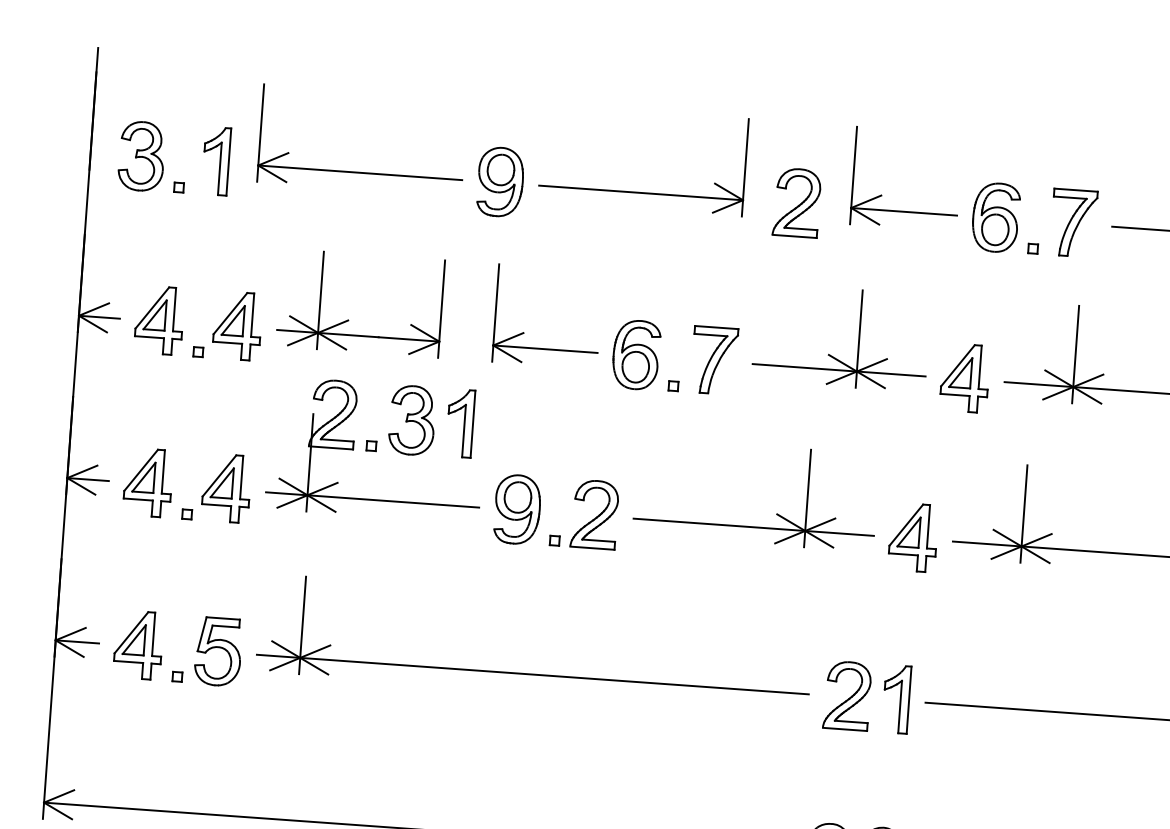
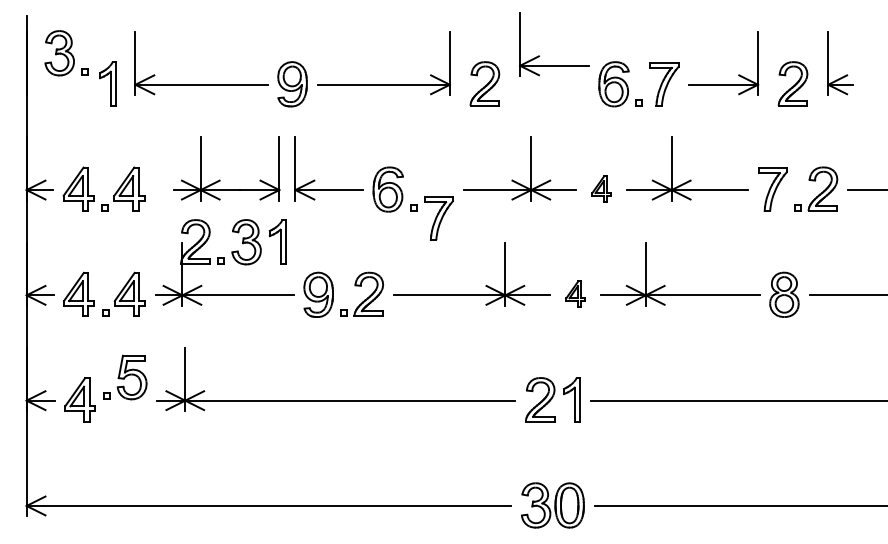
part: (152, 157) -> (66, 53), moved
part: (882, 194) -> (539, 55), moved
part: (349, 318) -> (220, 179), moved
part: (713, 360) -> (438, 218), moved
part: (965, 376) -> (601, 188), size x0.6
part: (913, 535) -> (575, 293), size x0.6
part: (208, 651) -> (125, 377), moved

